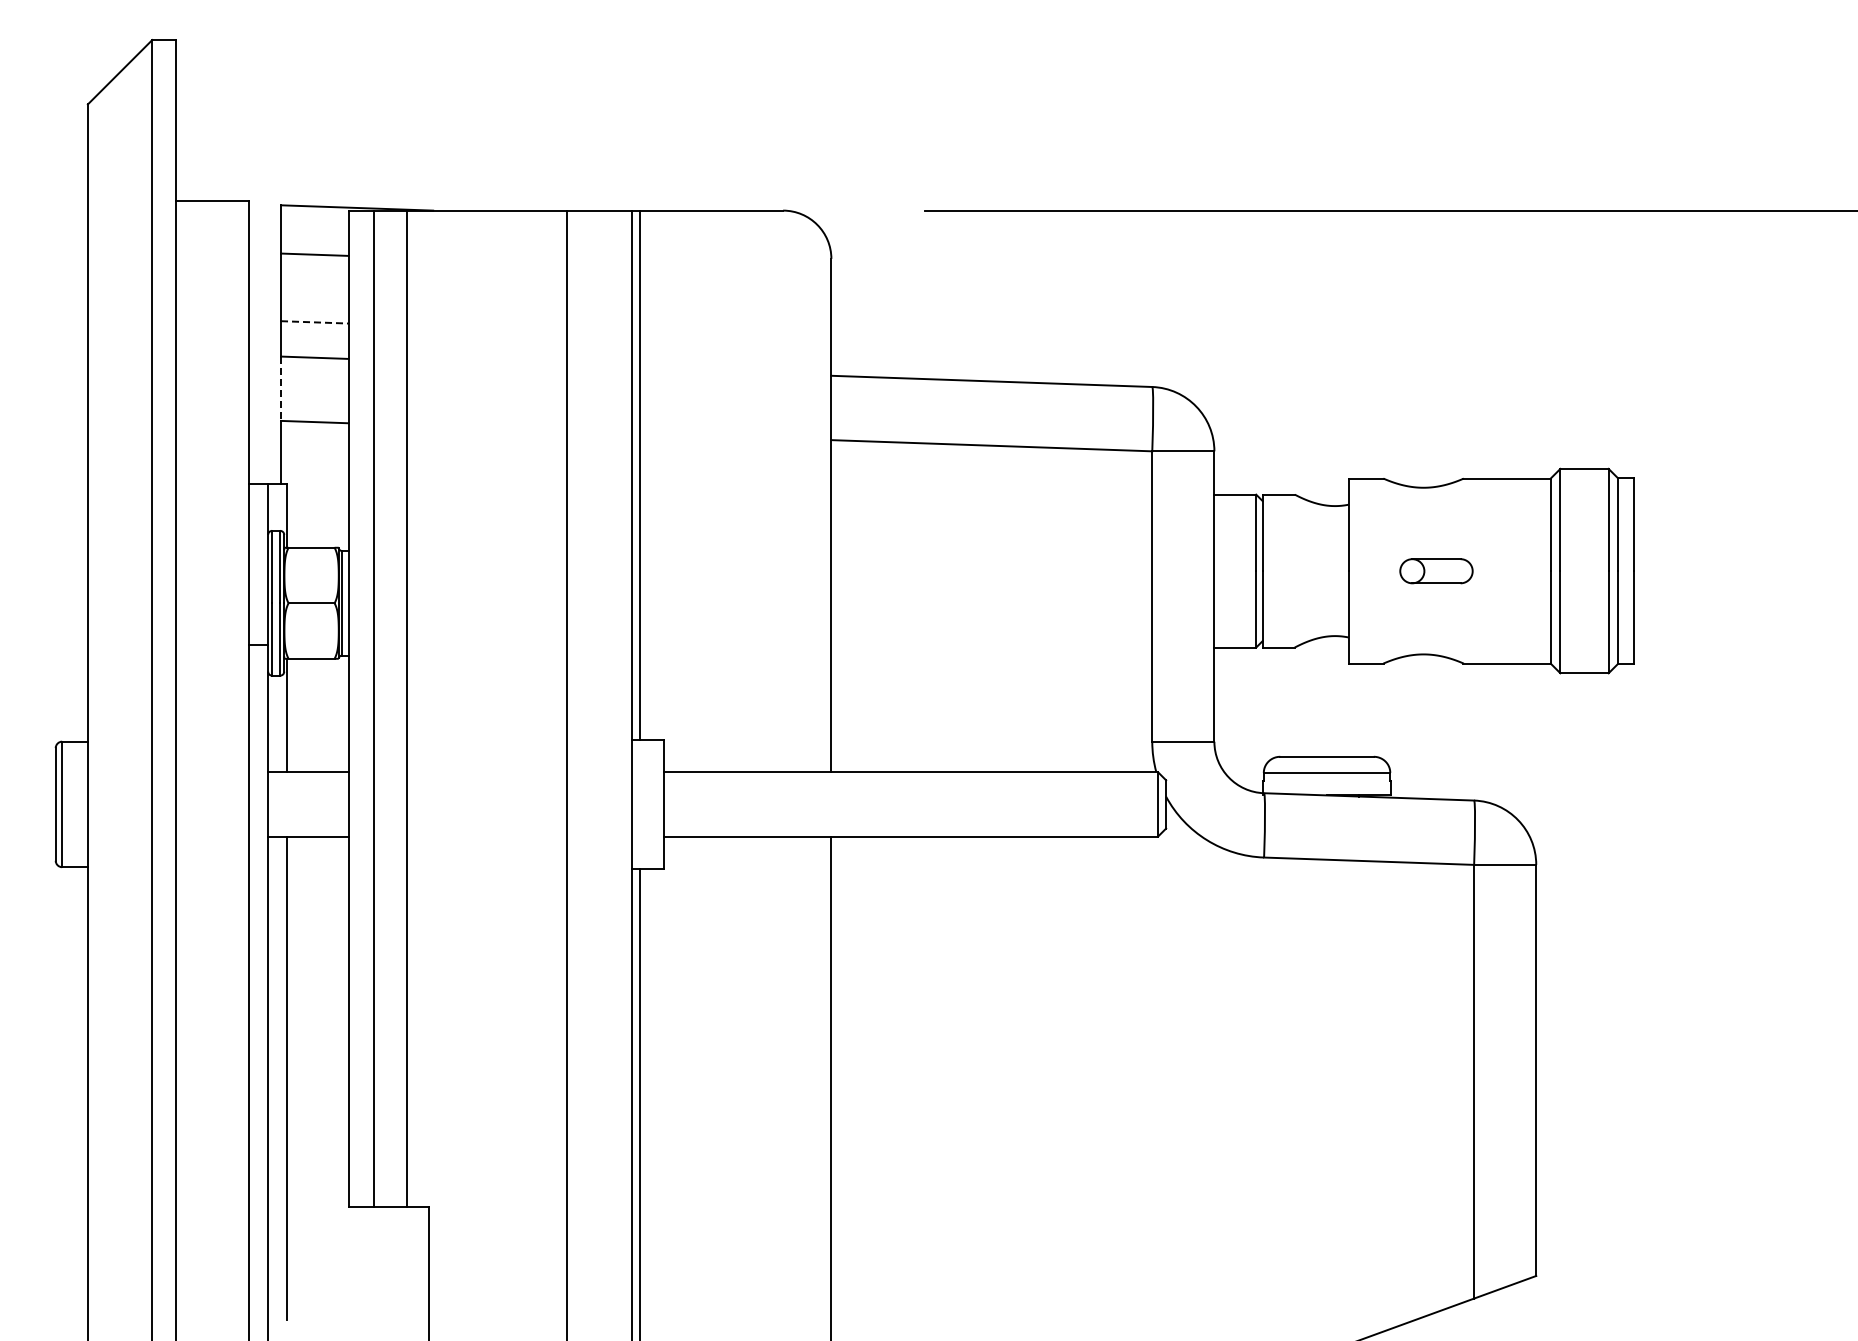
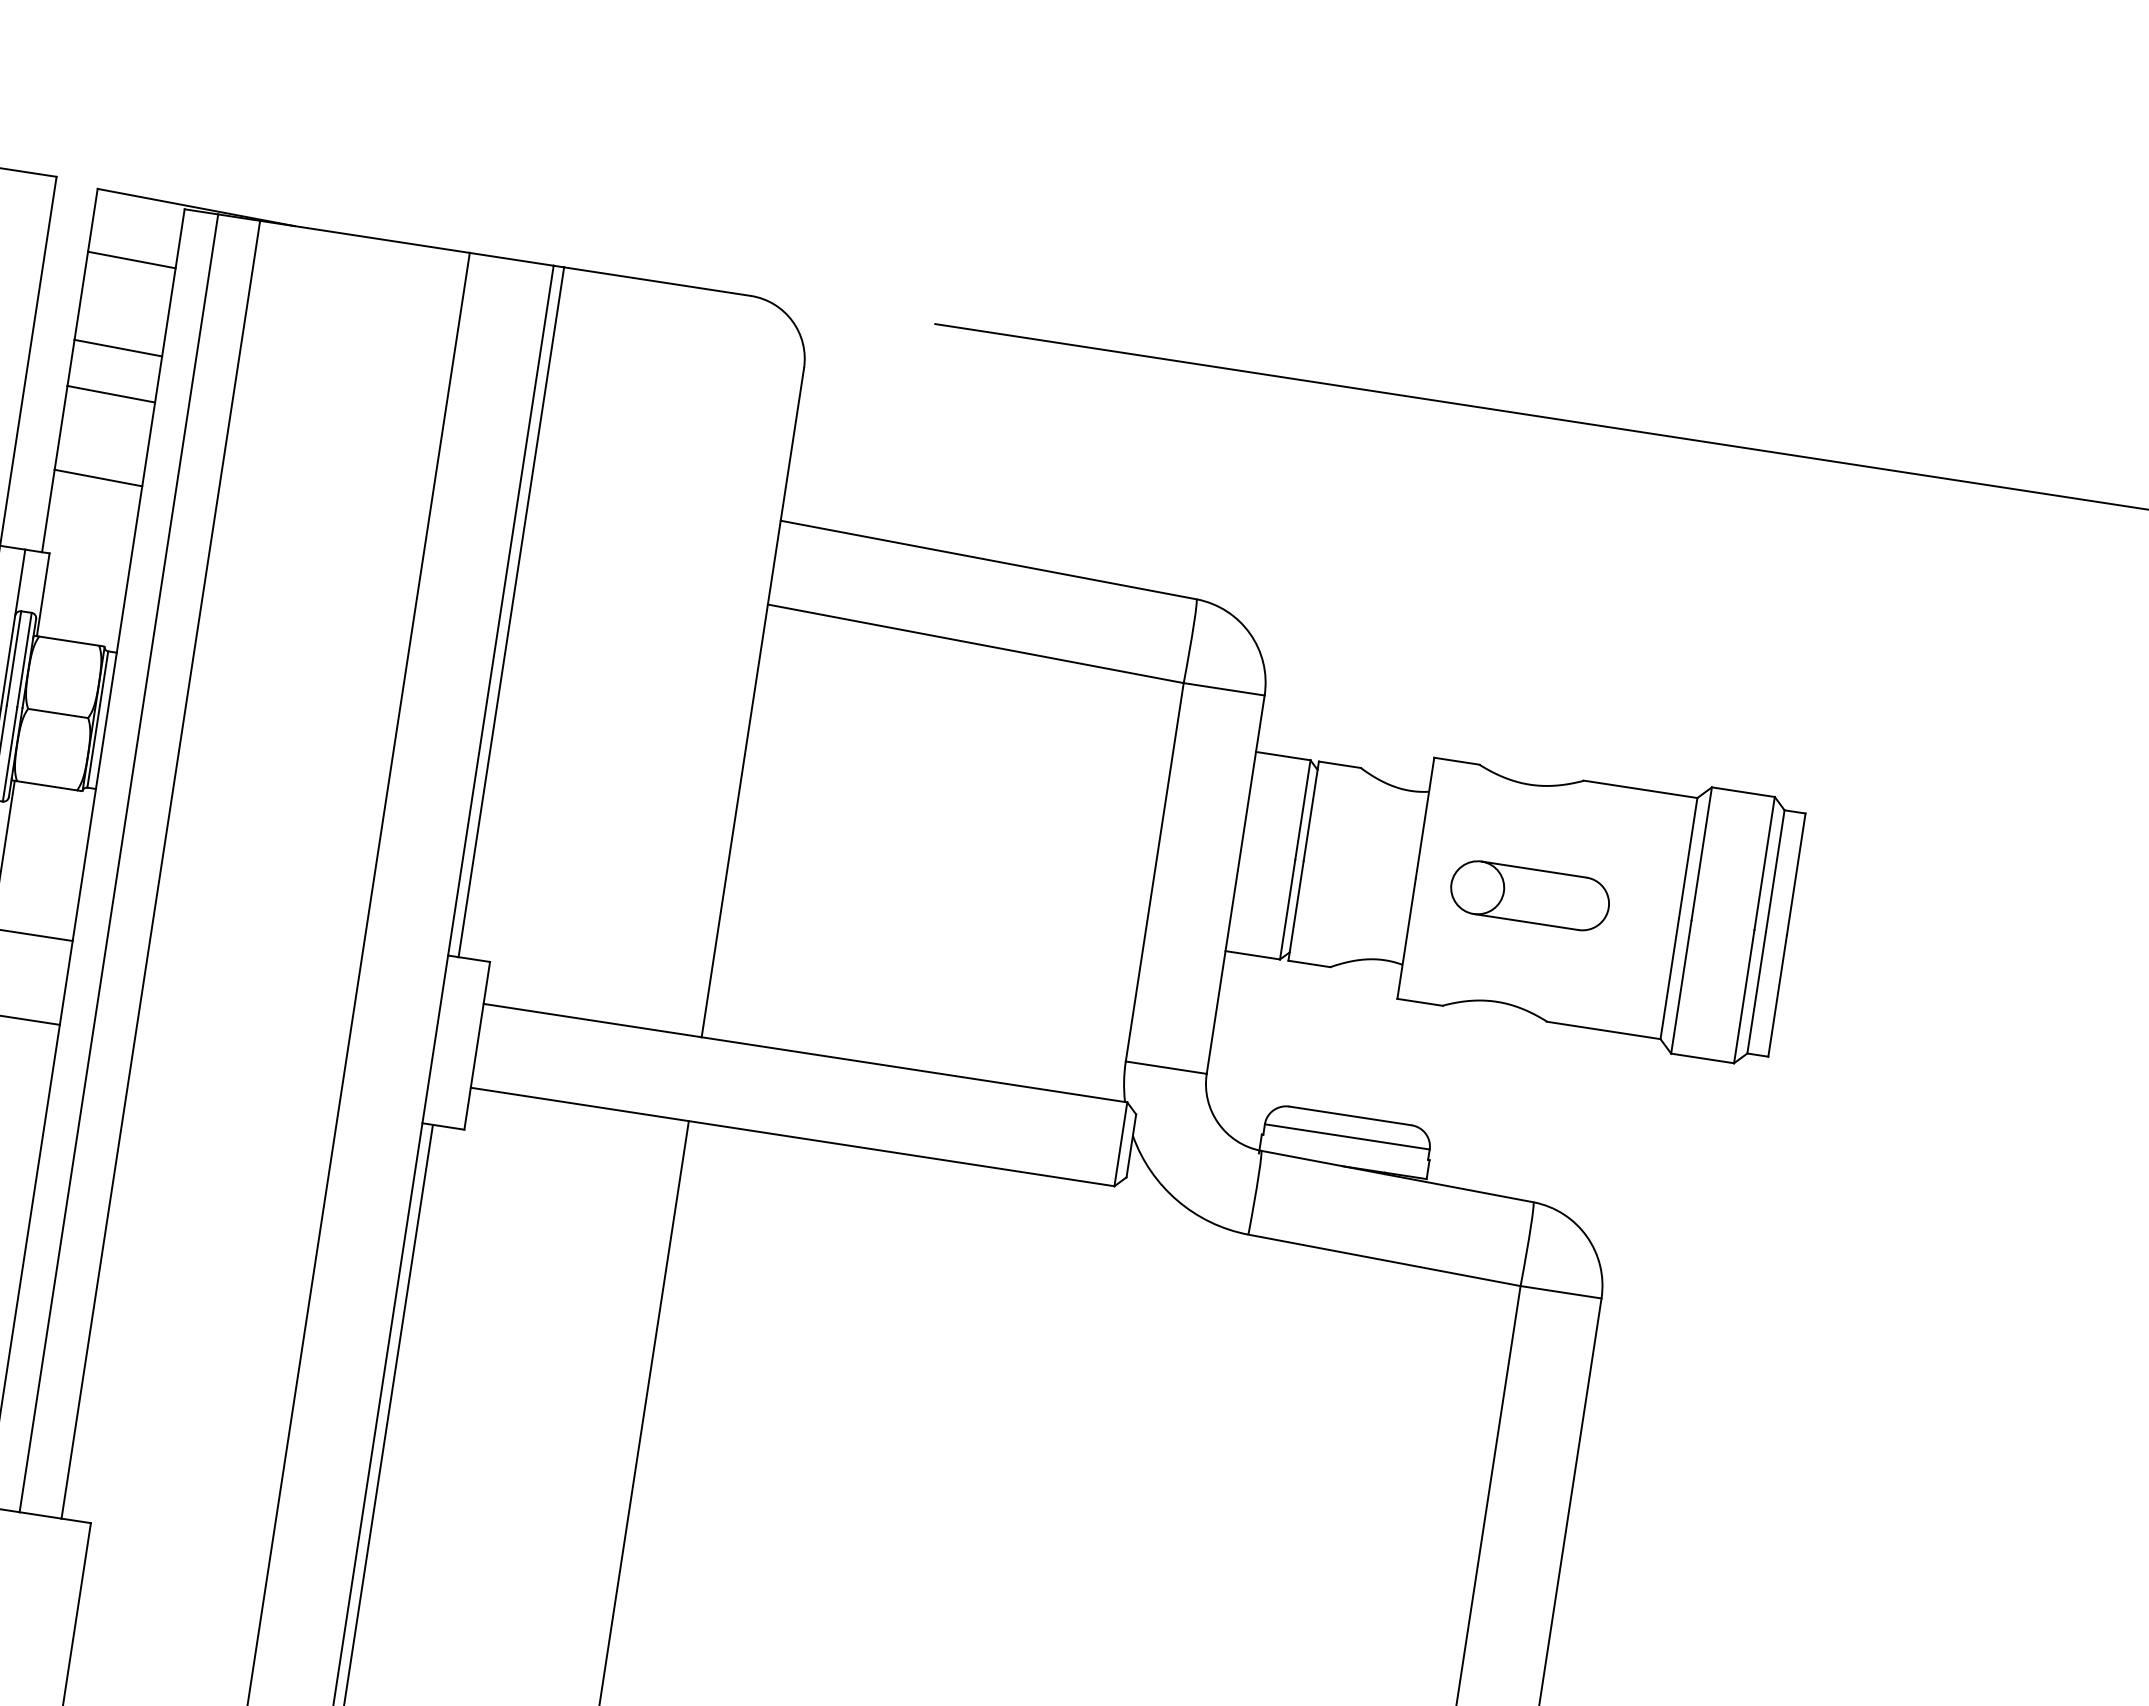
line: (314, 322) -> (117, 348), dashed -> solid
line: (281, 389) -> (61, 428), dashed -> solid
part: (1436, 571) -> (1530, 896), size x1.67

